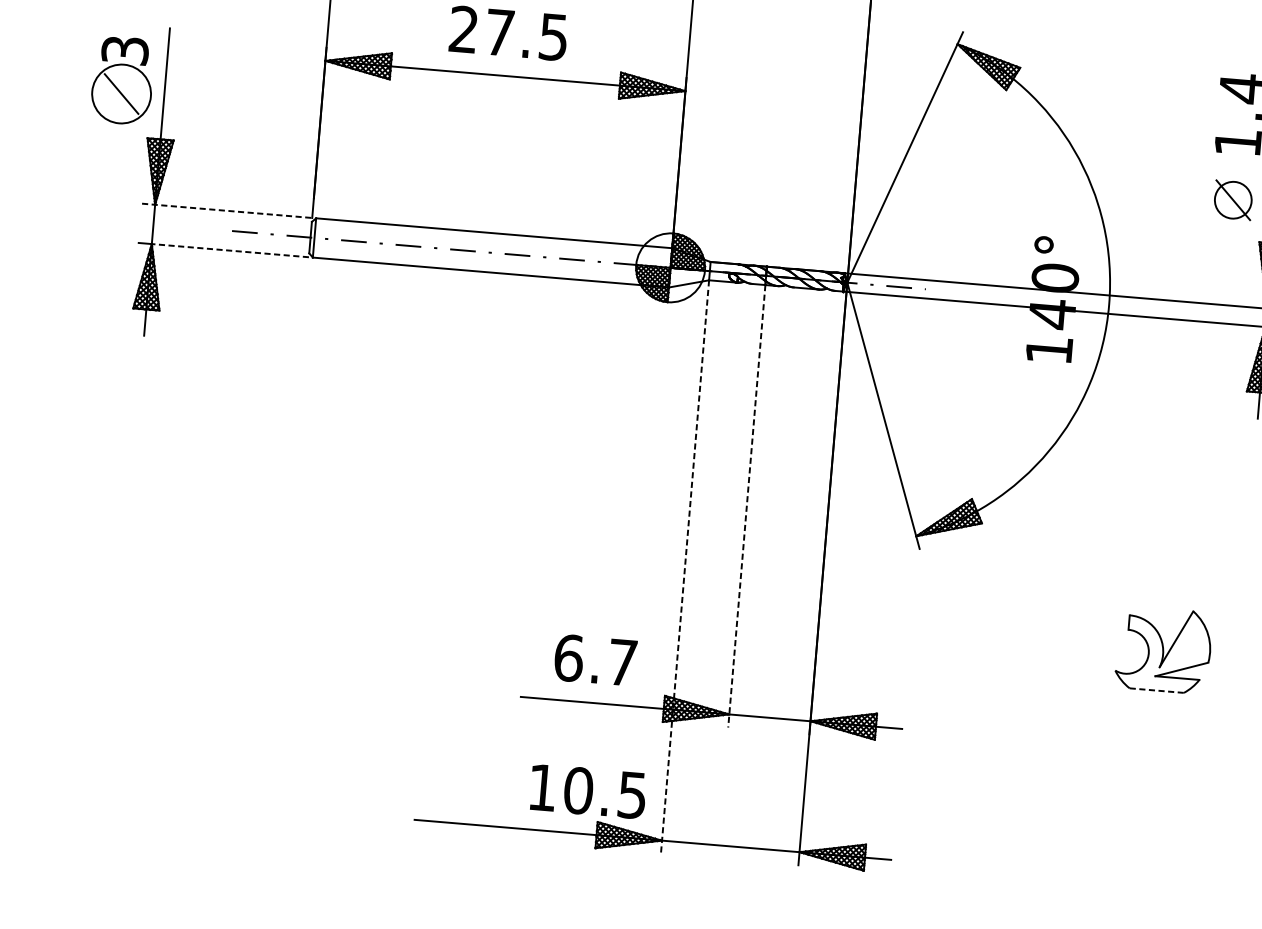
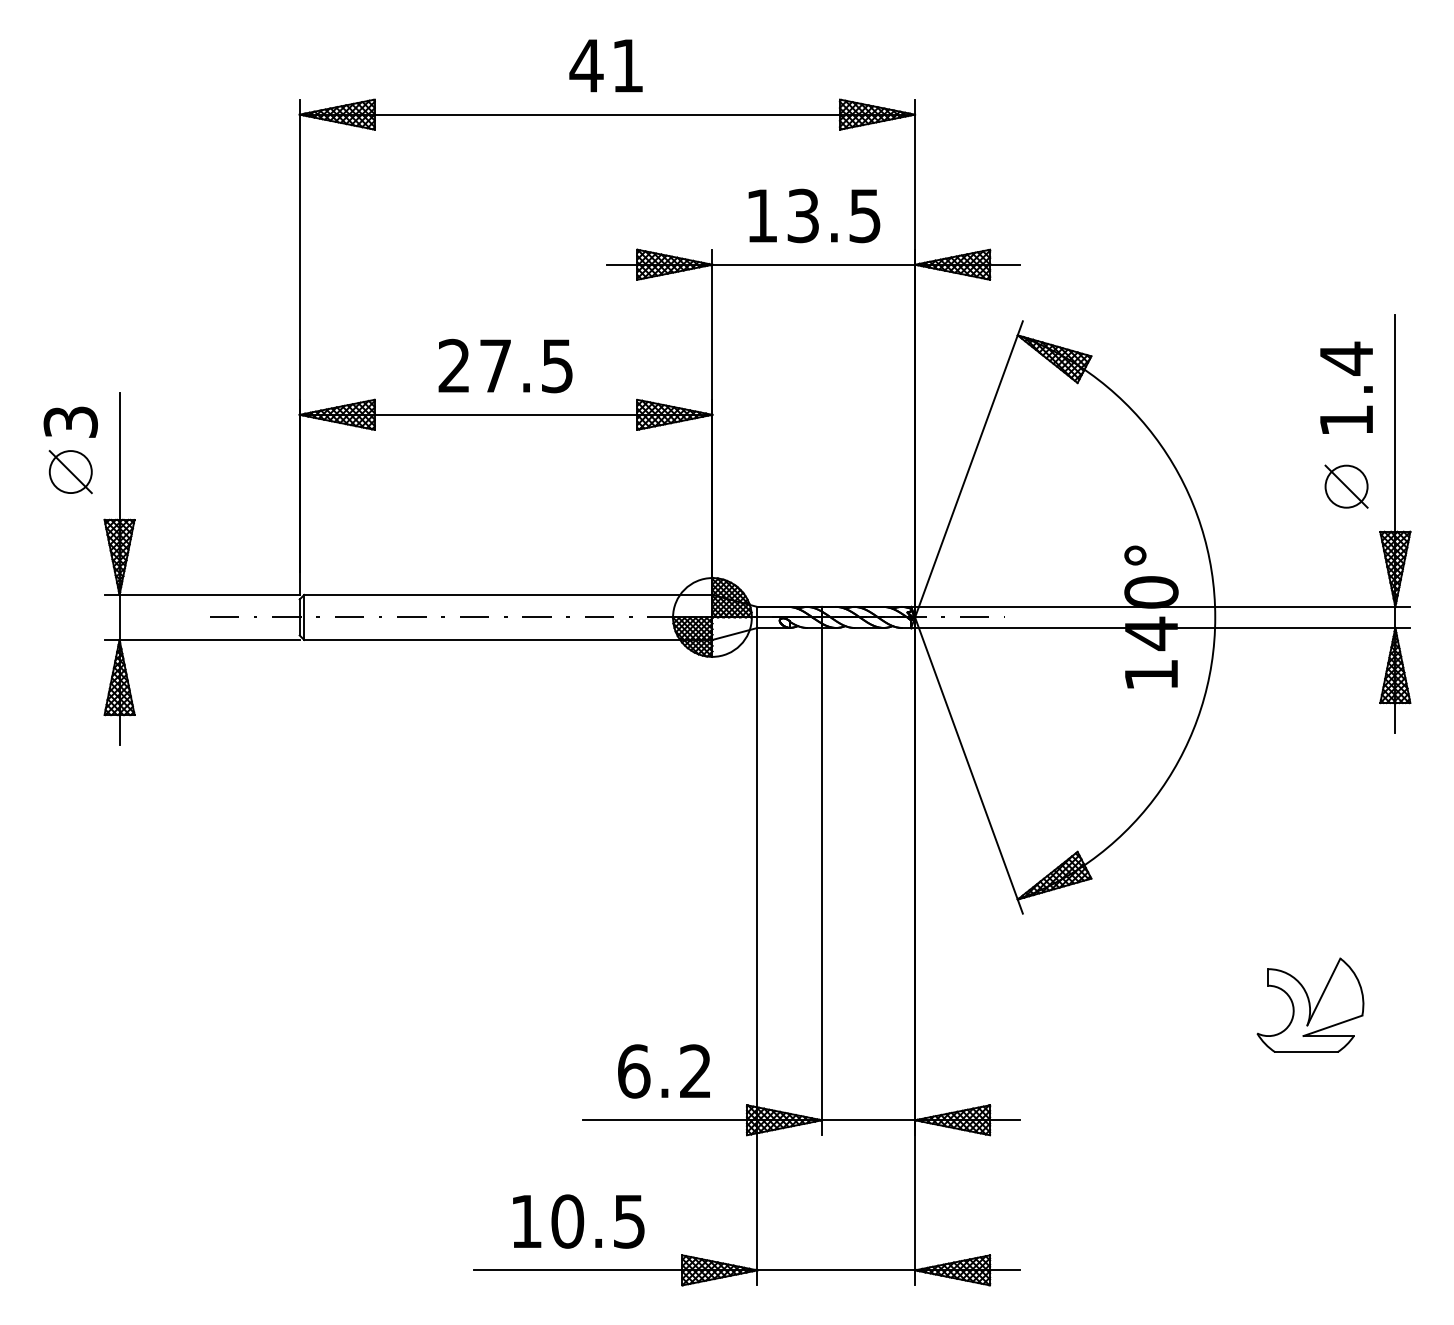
circle: (121, 94) -> (70, 472), size x0.62
line: (227, 210) -> (202, 594), dashed -> solid
line: (230, 250) -> (209, 639), dashed -> solid
line: (747, 506) -> (822, 881), dashed -> solid
line: (685, 566) -> (757, 956), dashed -> solid
text: (622, 661) -> (695, 1070), 6.7 -> 6.2
line: (1156, 690) -> (1306, 1052), dashed -> solid
text: (588, 791) -> (578, 1221), moved

